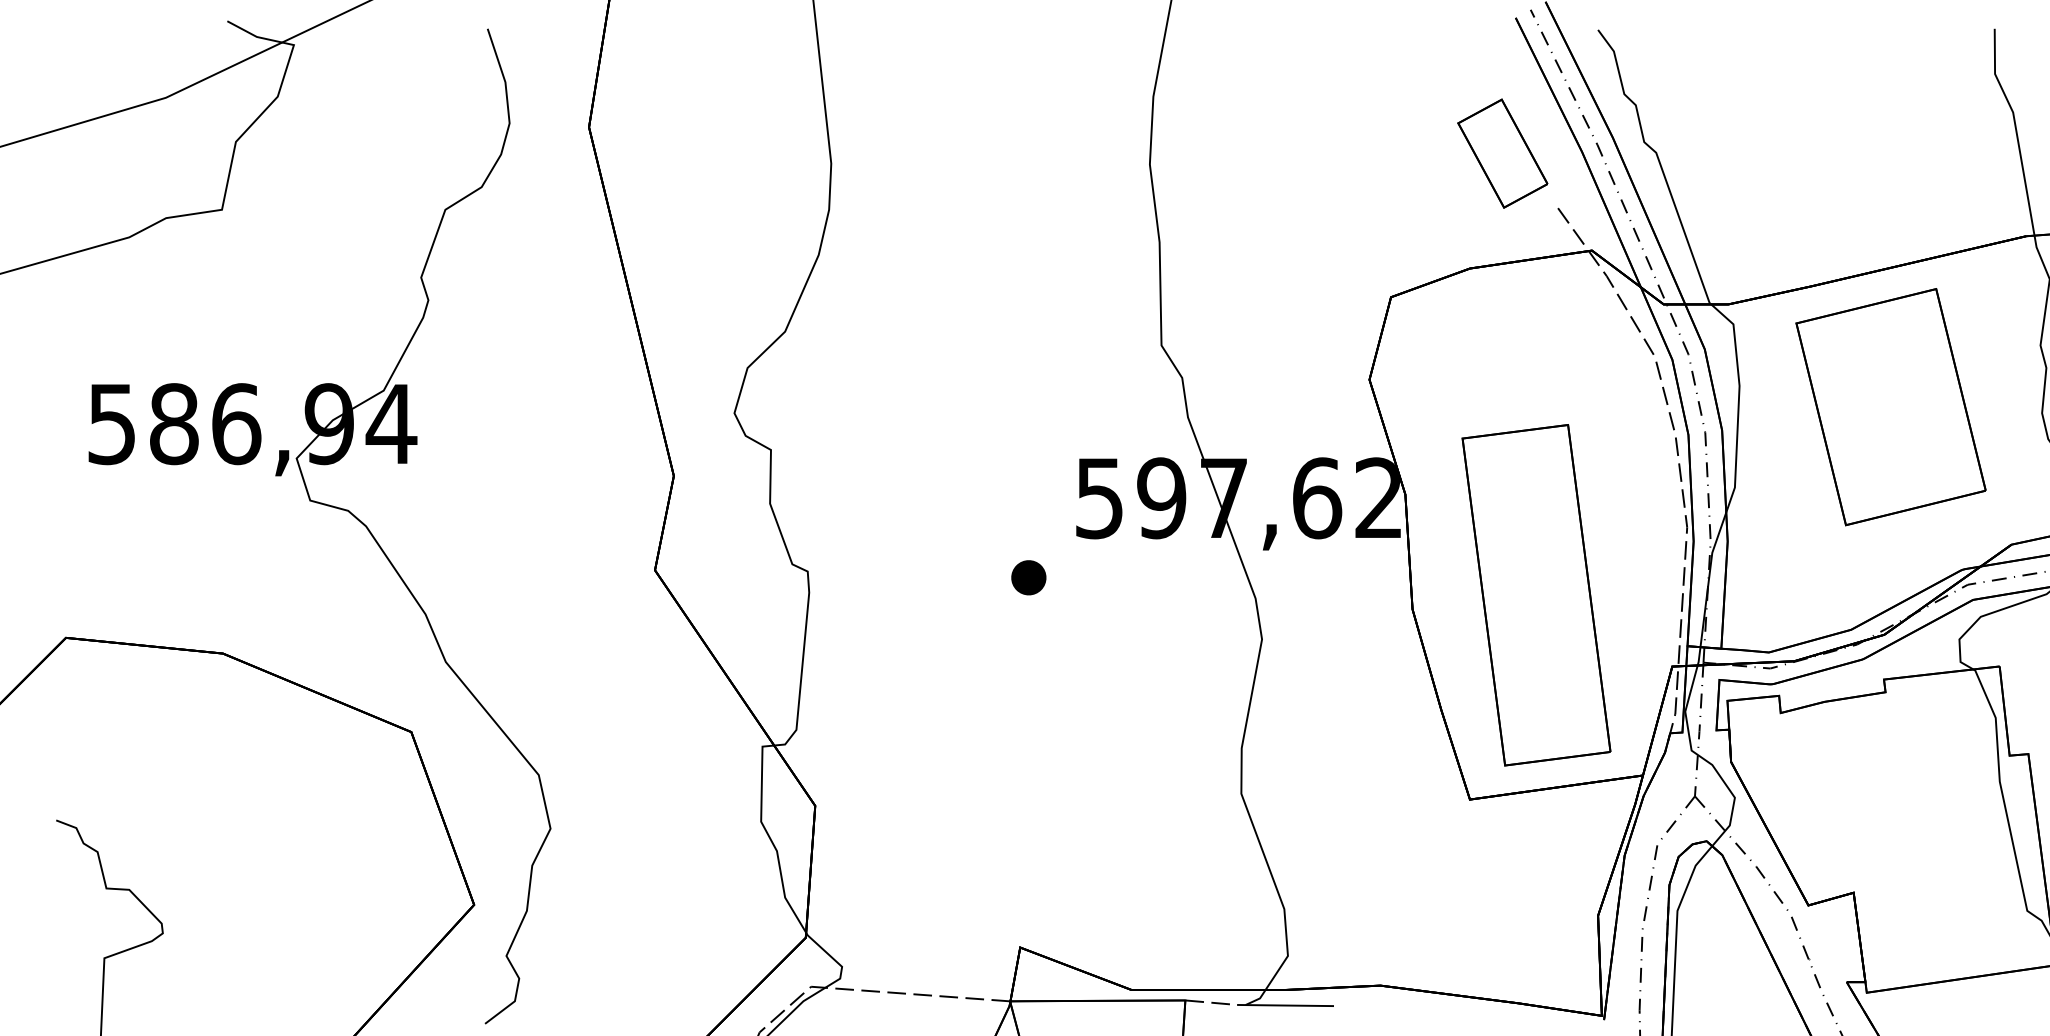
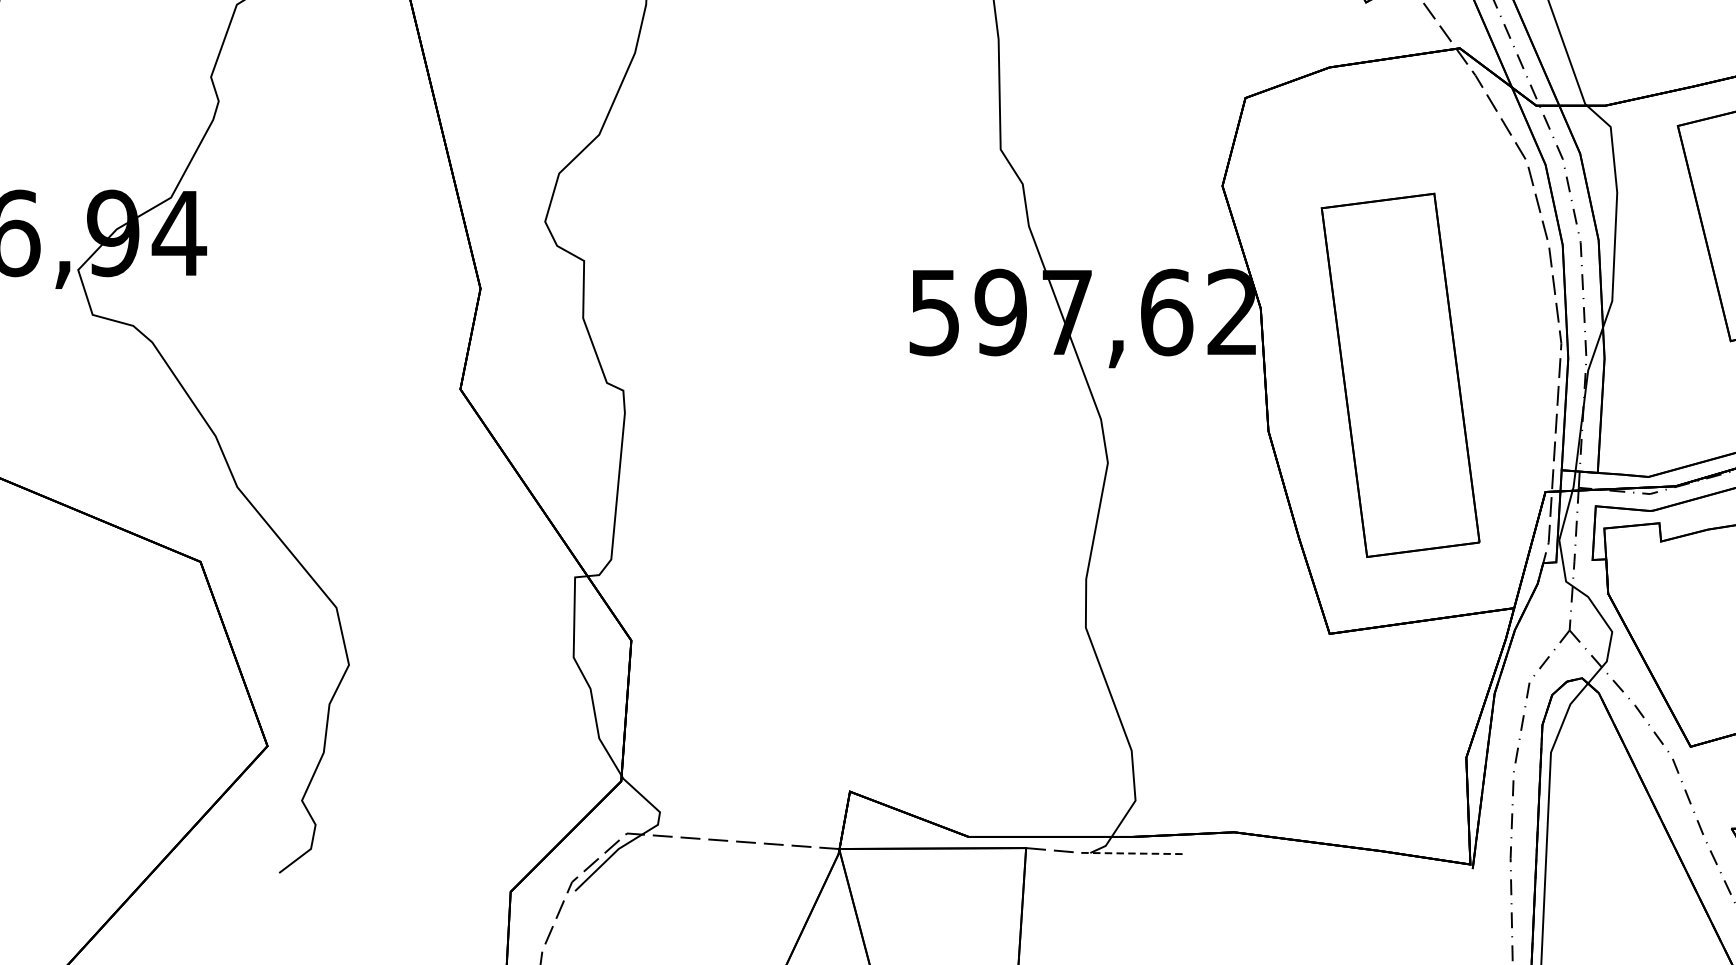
part: (1028, 577) -> (858, 396), removed
part: (1536, 595) -> (1400, 375), moved
line: (1285, 1005) -> (1132, 853), solid -> dashed

